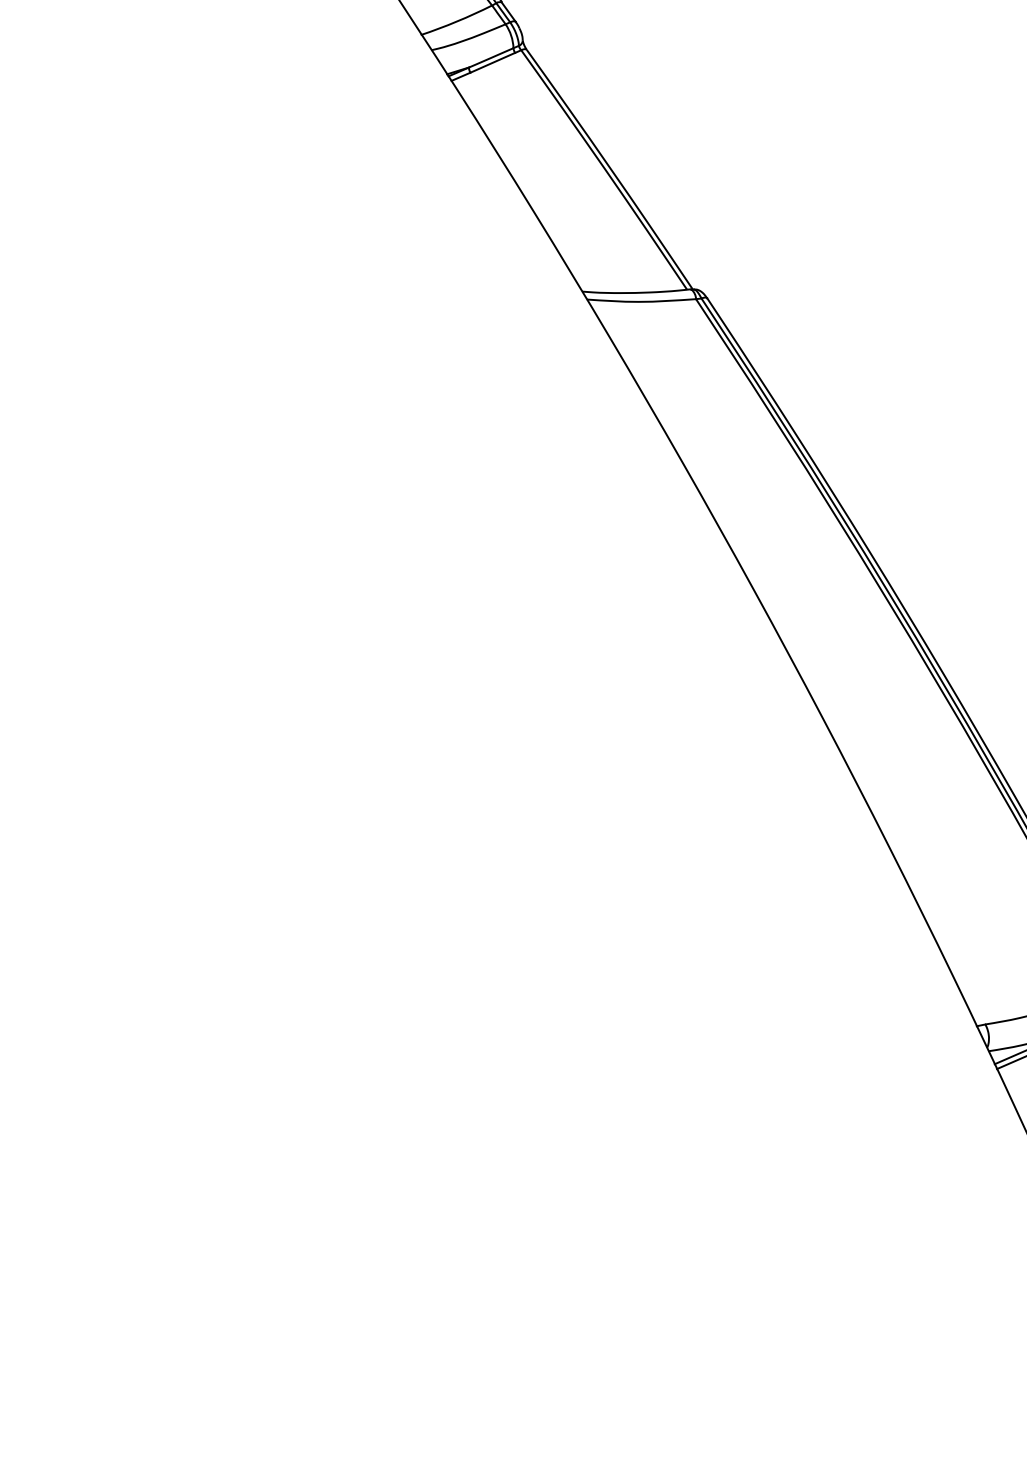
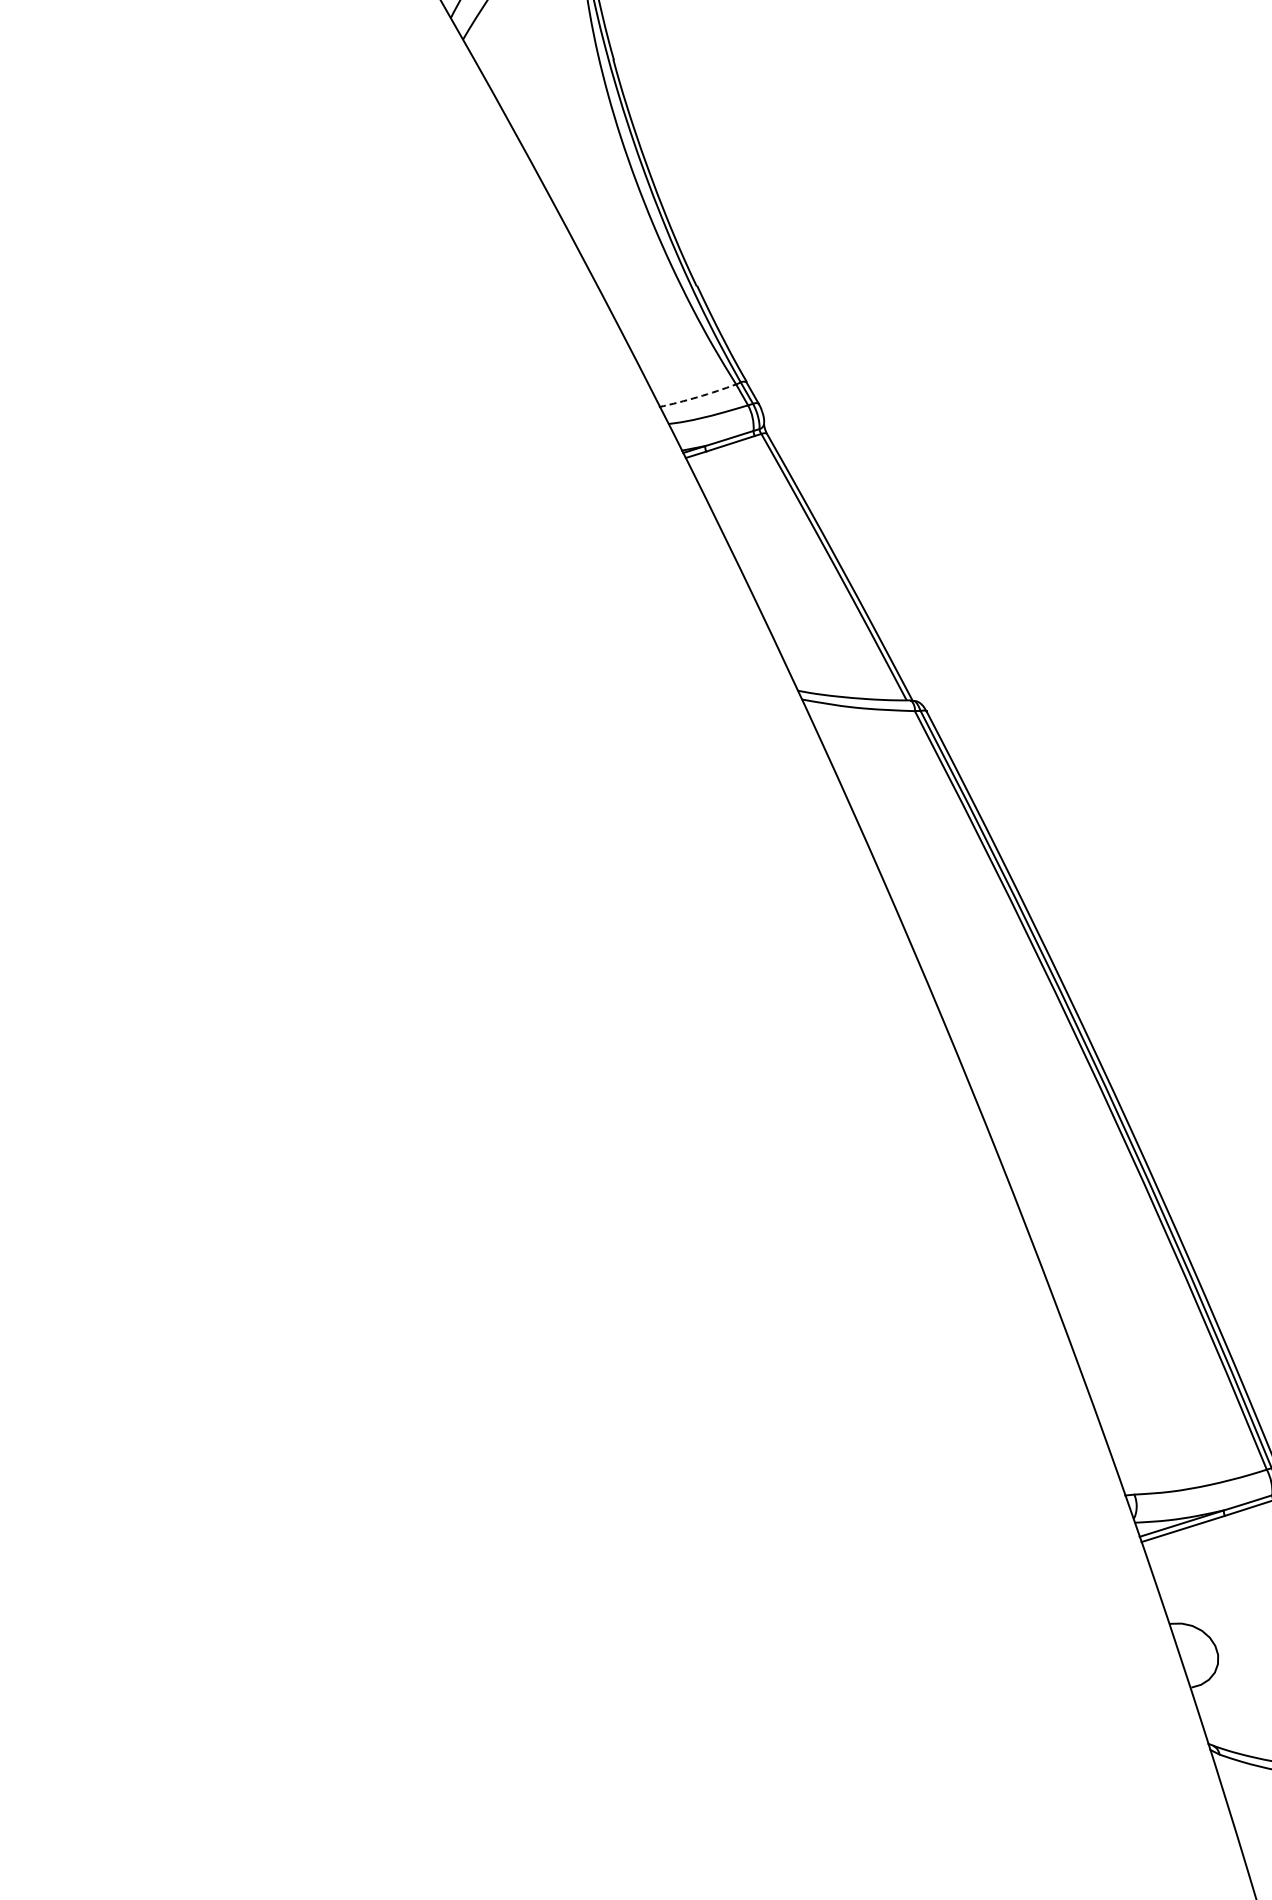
arc: (456, 21) -> (697, 397), solid -> dashed

